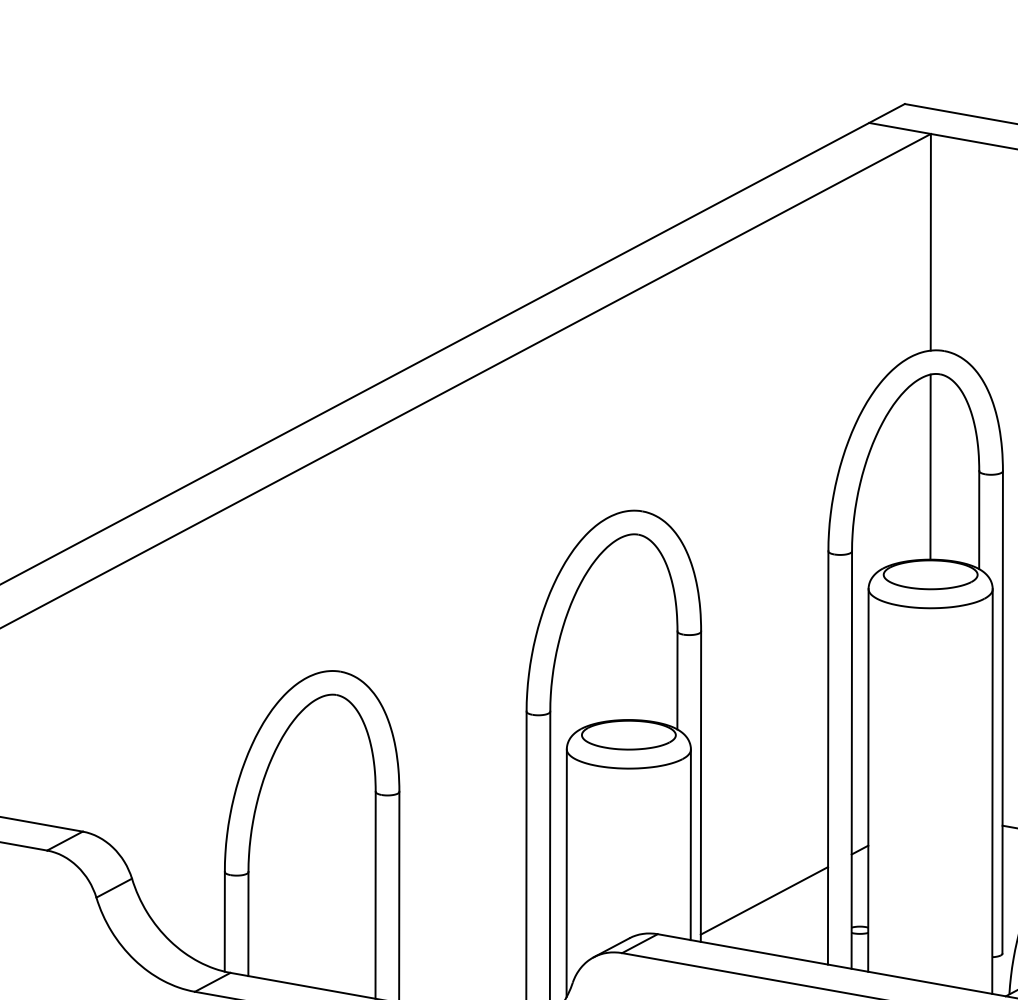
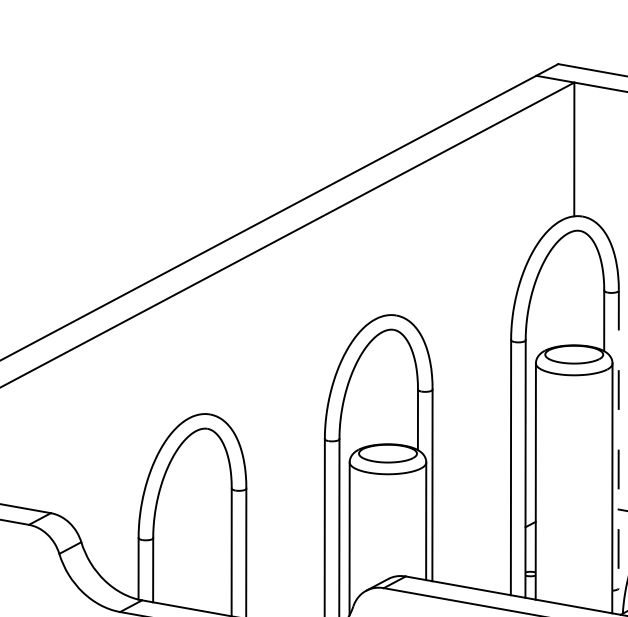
line: (931, 467) -> (574, 288), removed
line: (1002, 712) -> (618, 439), solid -> dashed
line: (764, 900) -> (471, 555), removed

